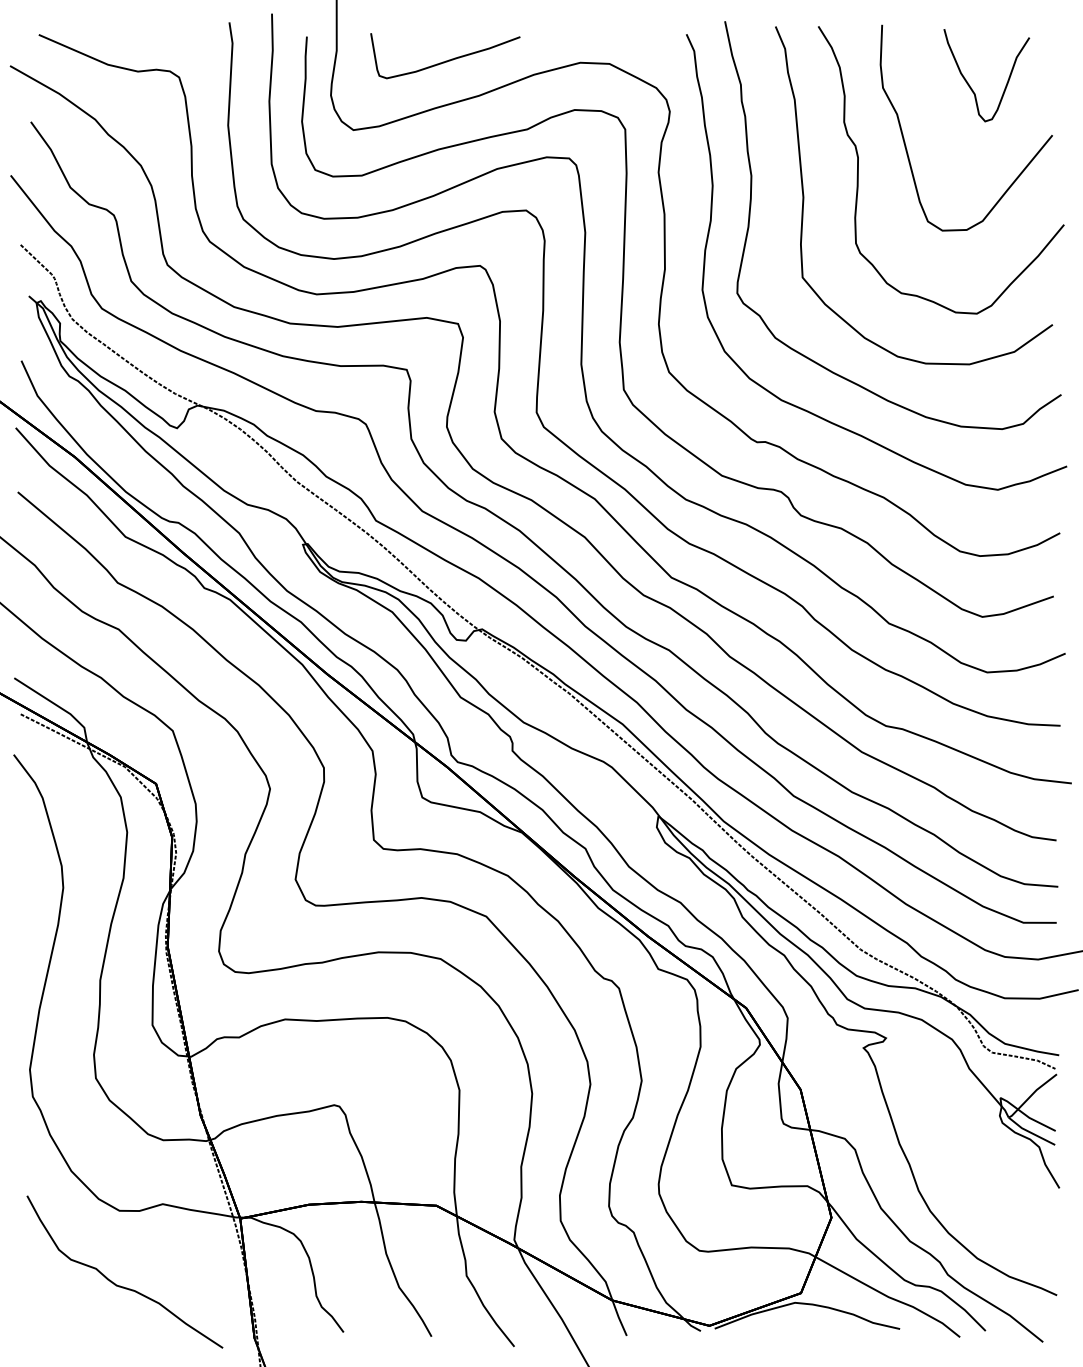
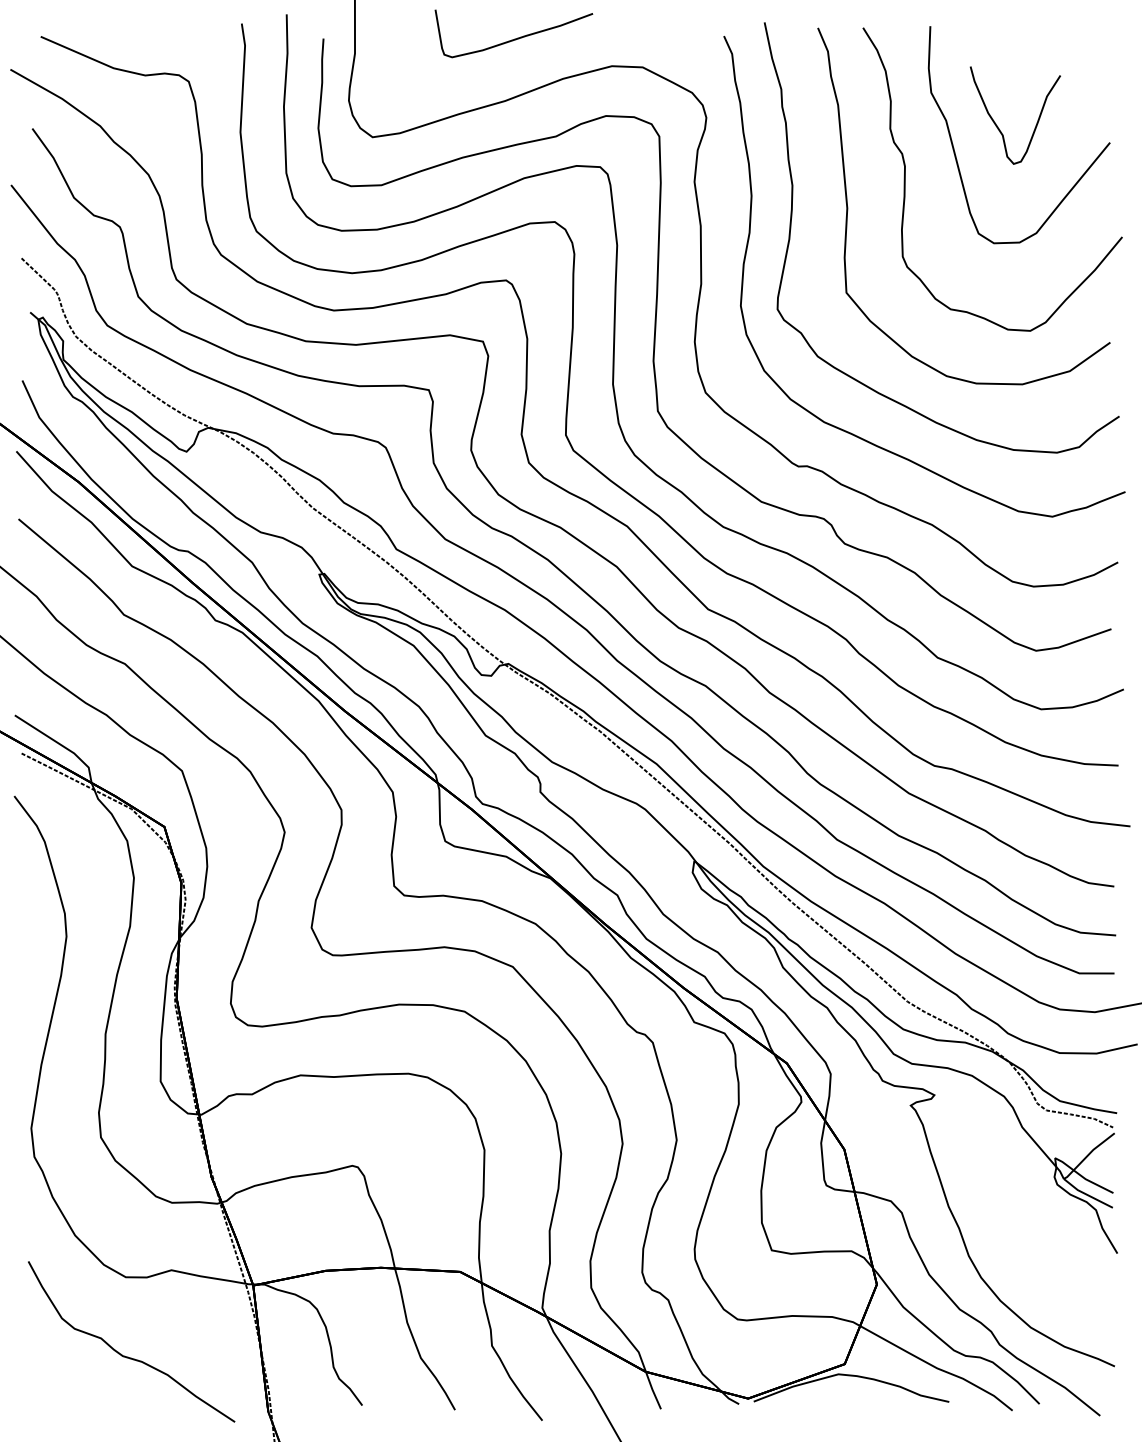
curve: (445, 60) -> (514, 38), moved
curve: (970, 85) -> (998, 126), moved

